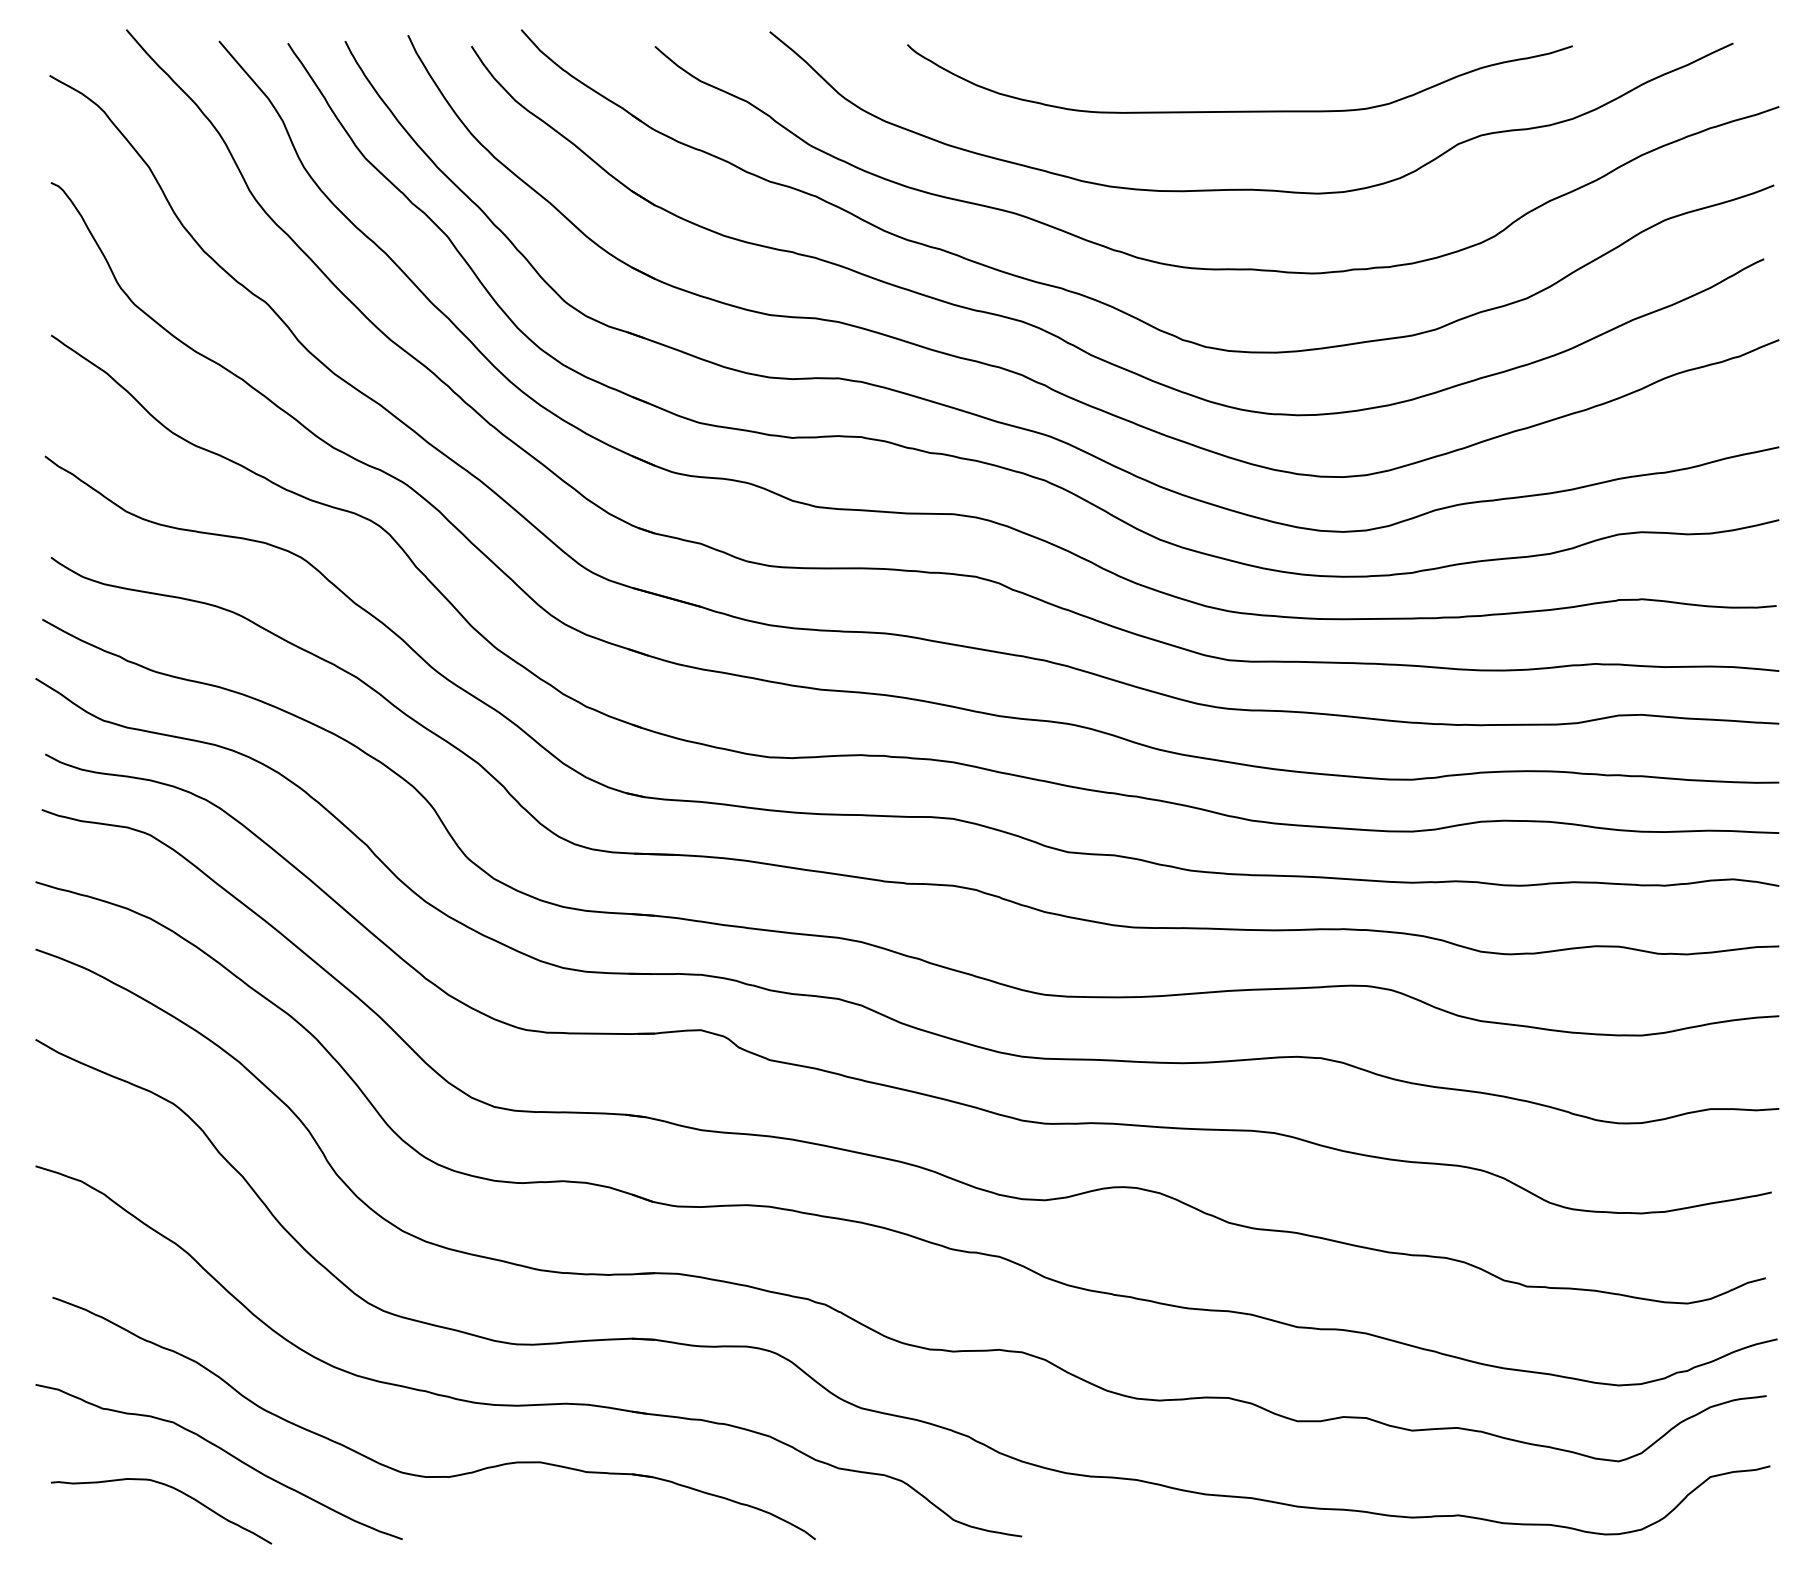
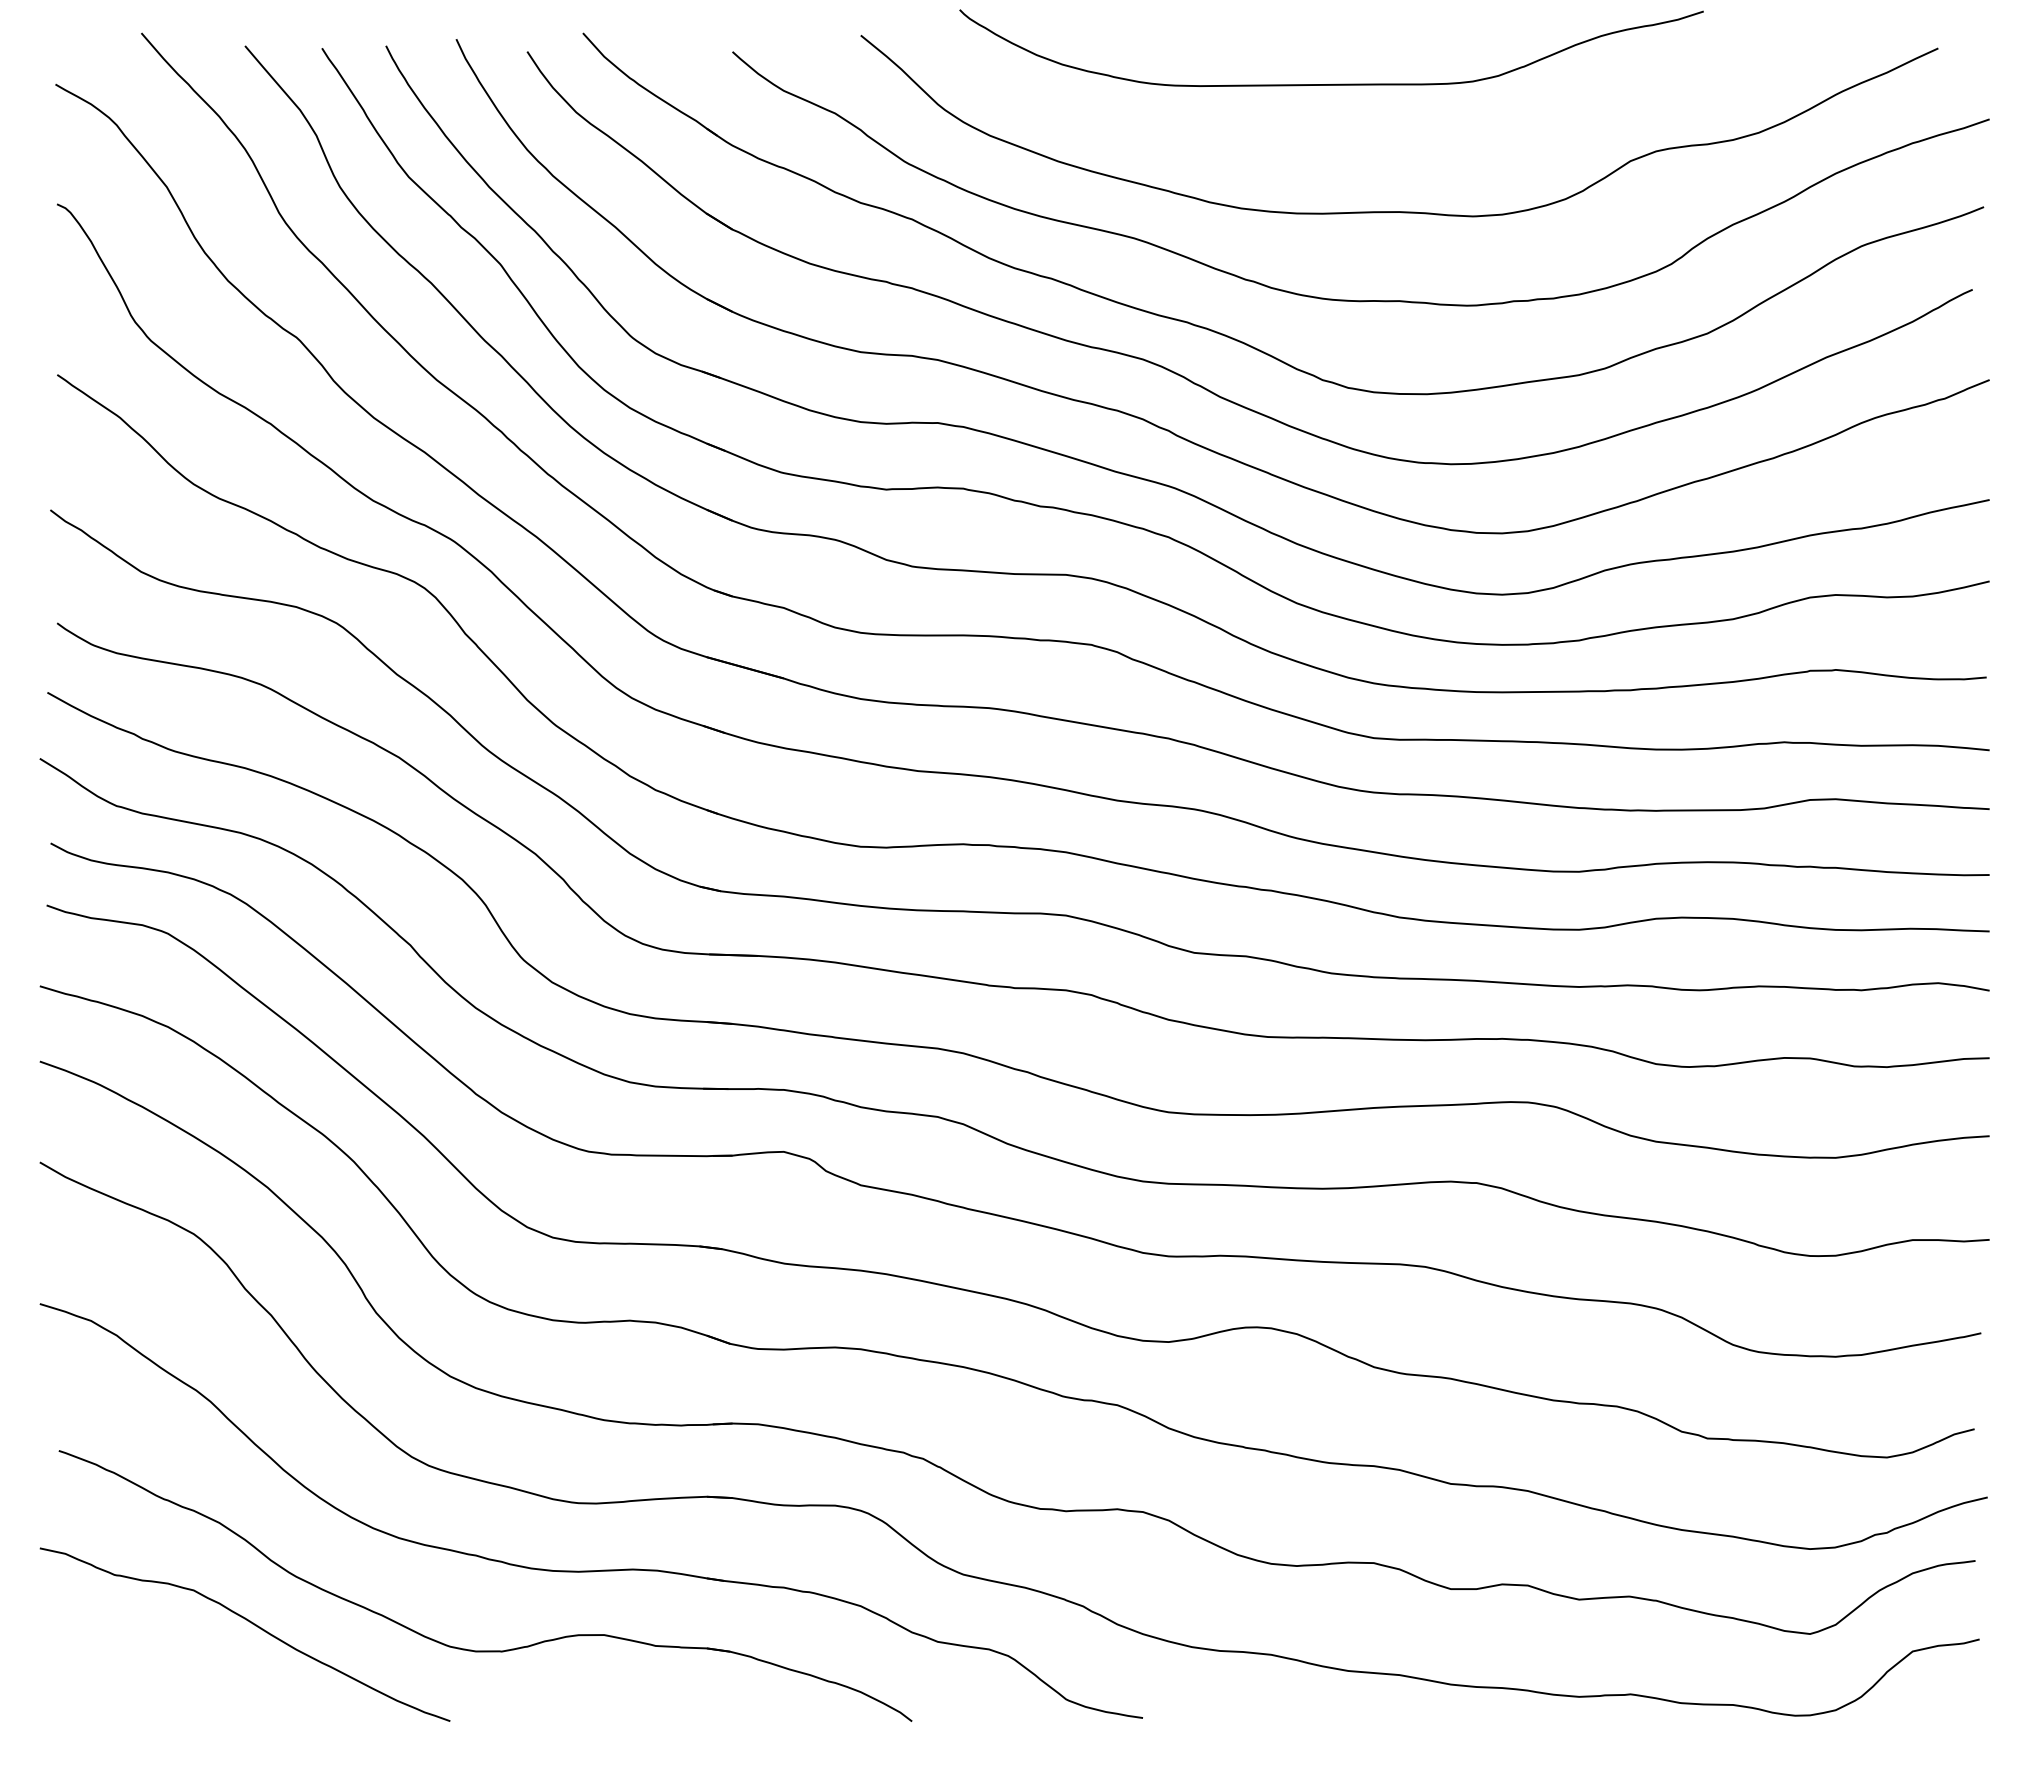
curve: (1244, 110) -> (1336, 83), moved
curve: (170, 1487) -> (190, 1663), removed

